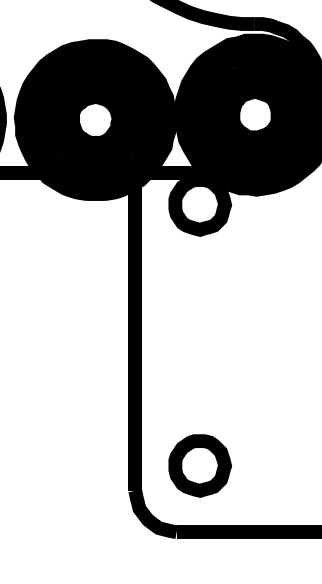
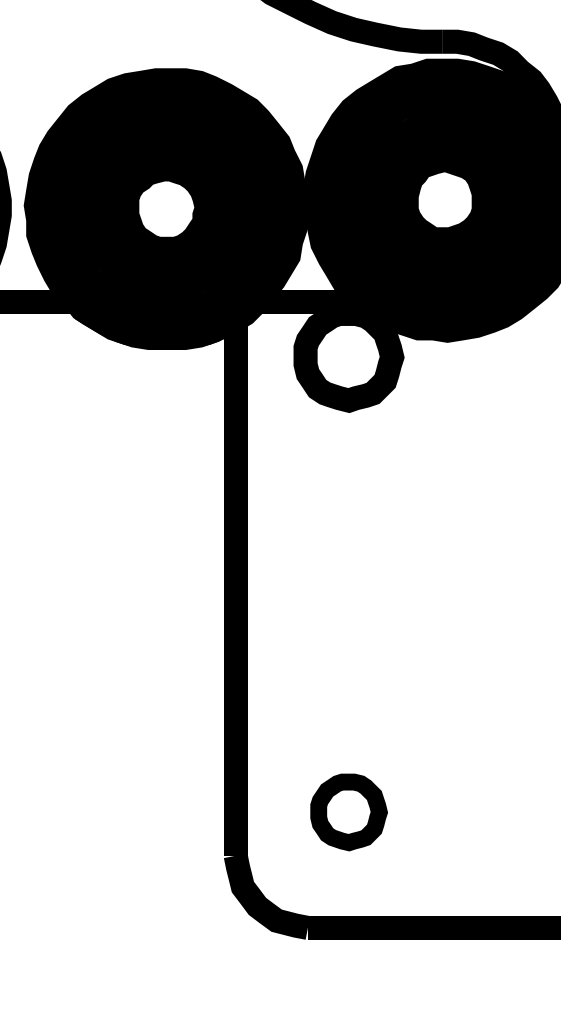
part: (200, 465) -> (349, 811), size x0.7

